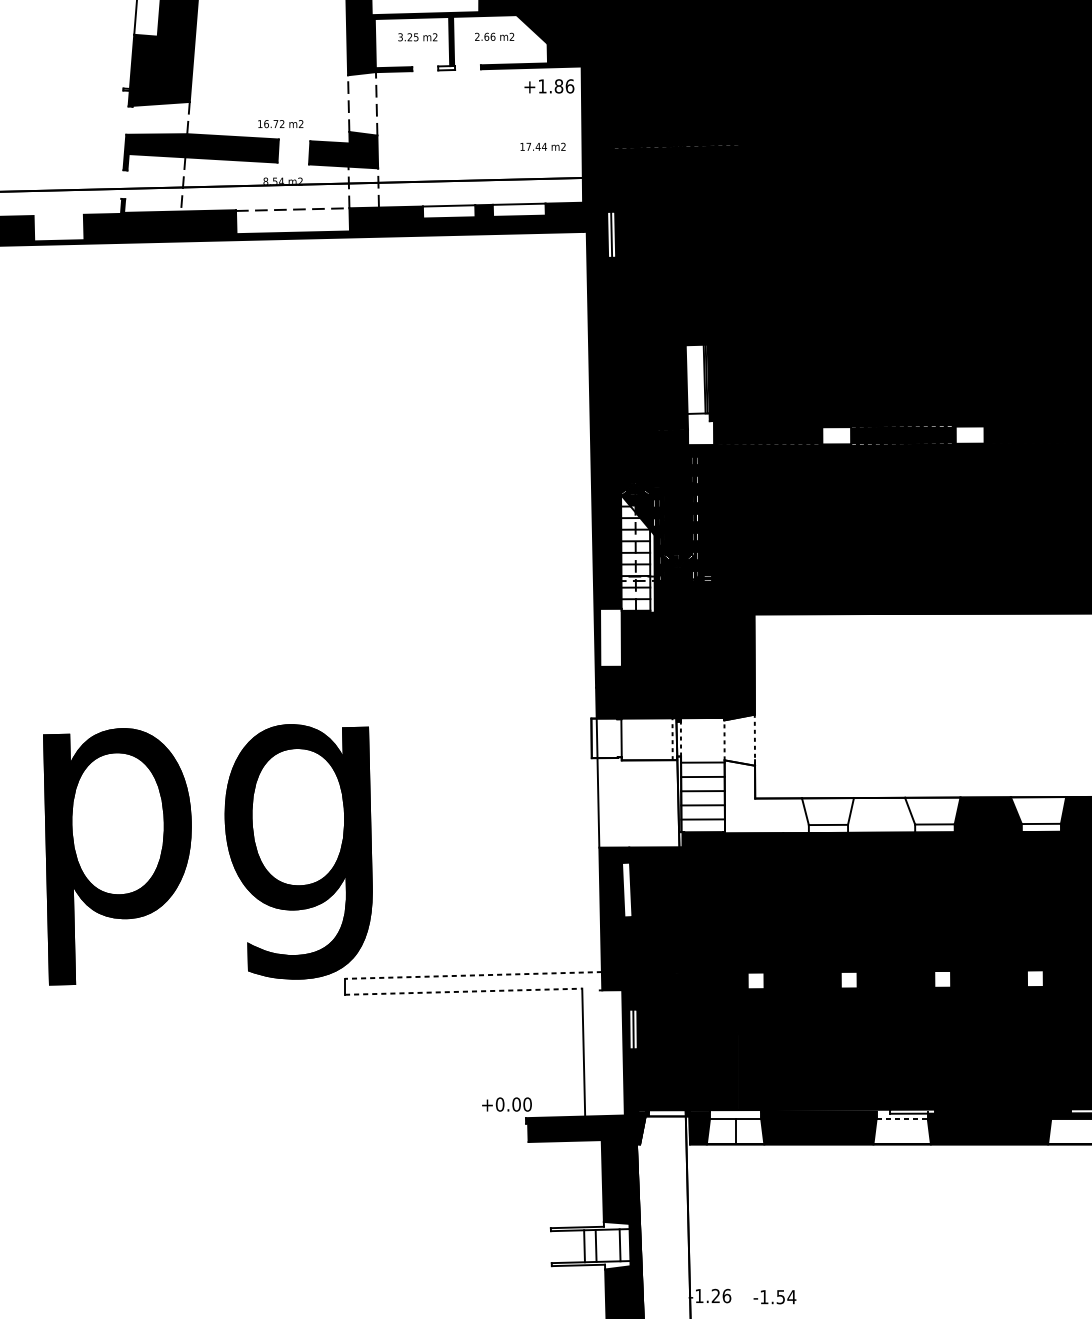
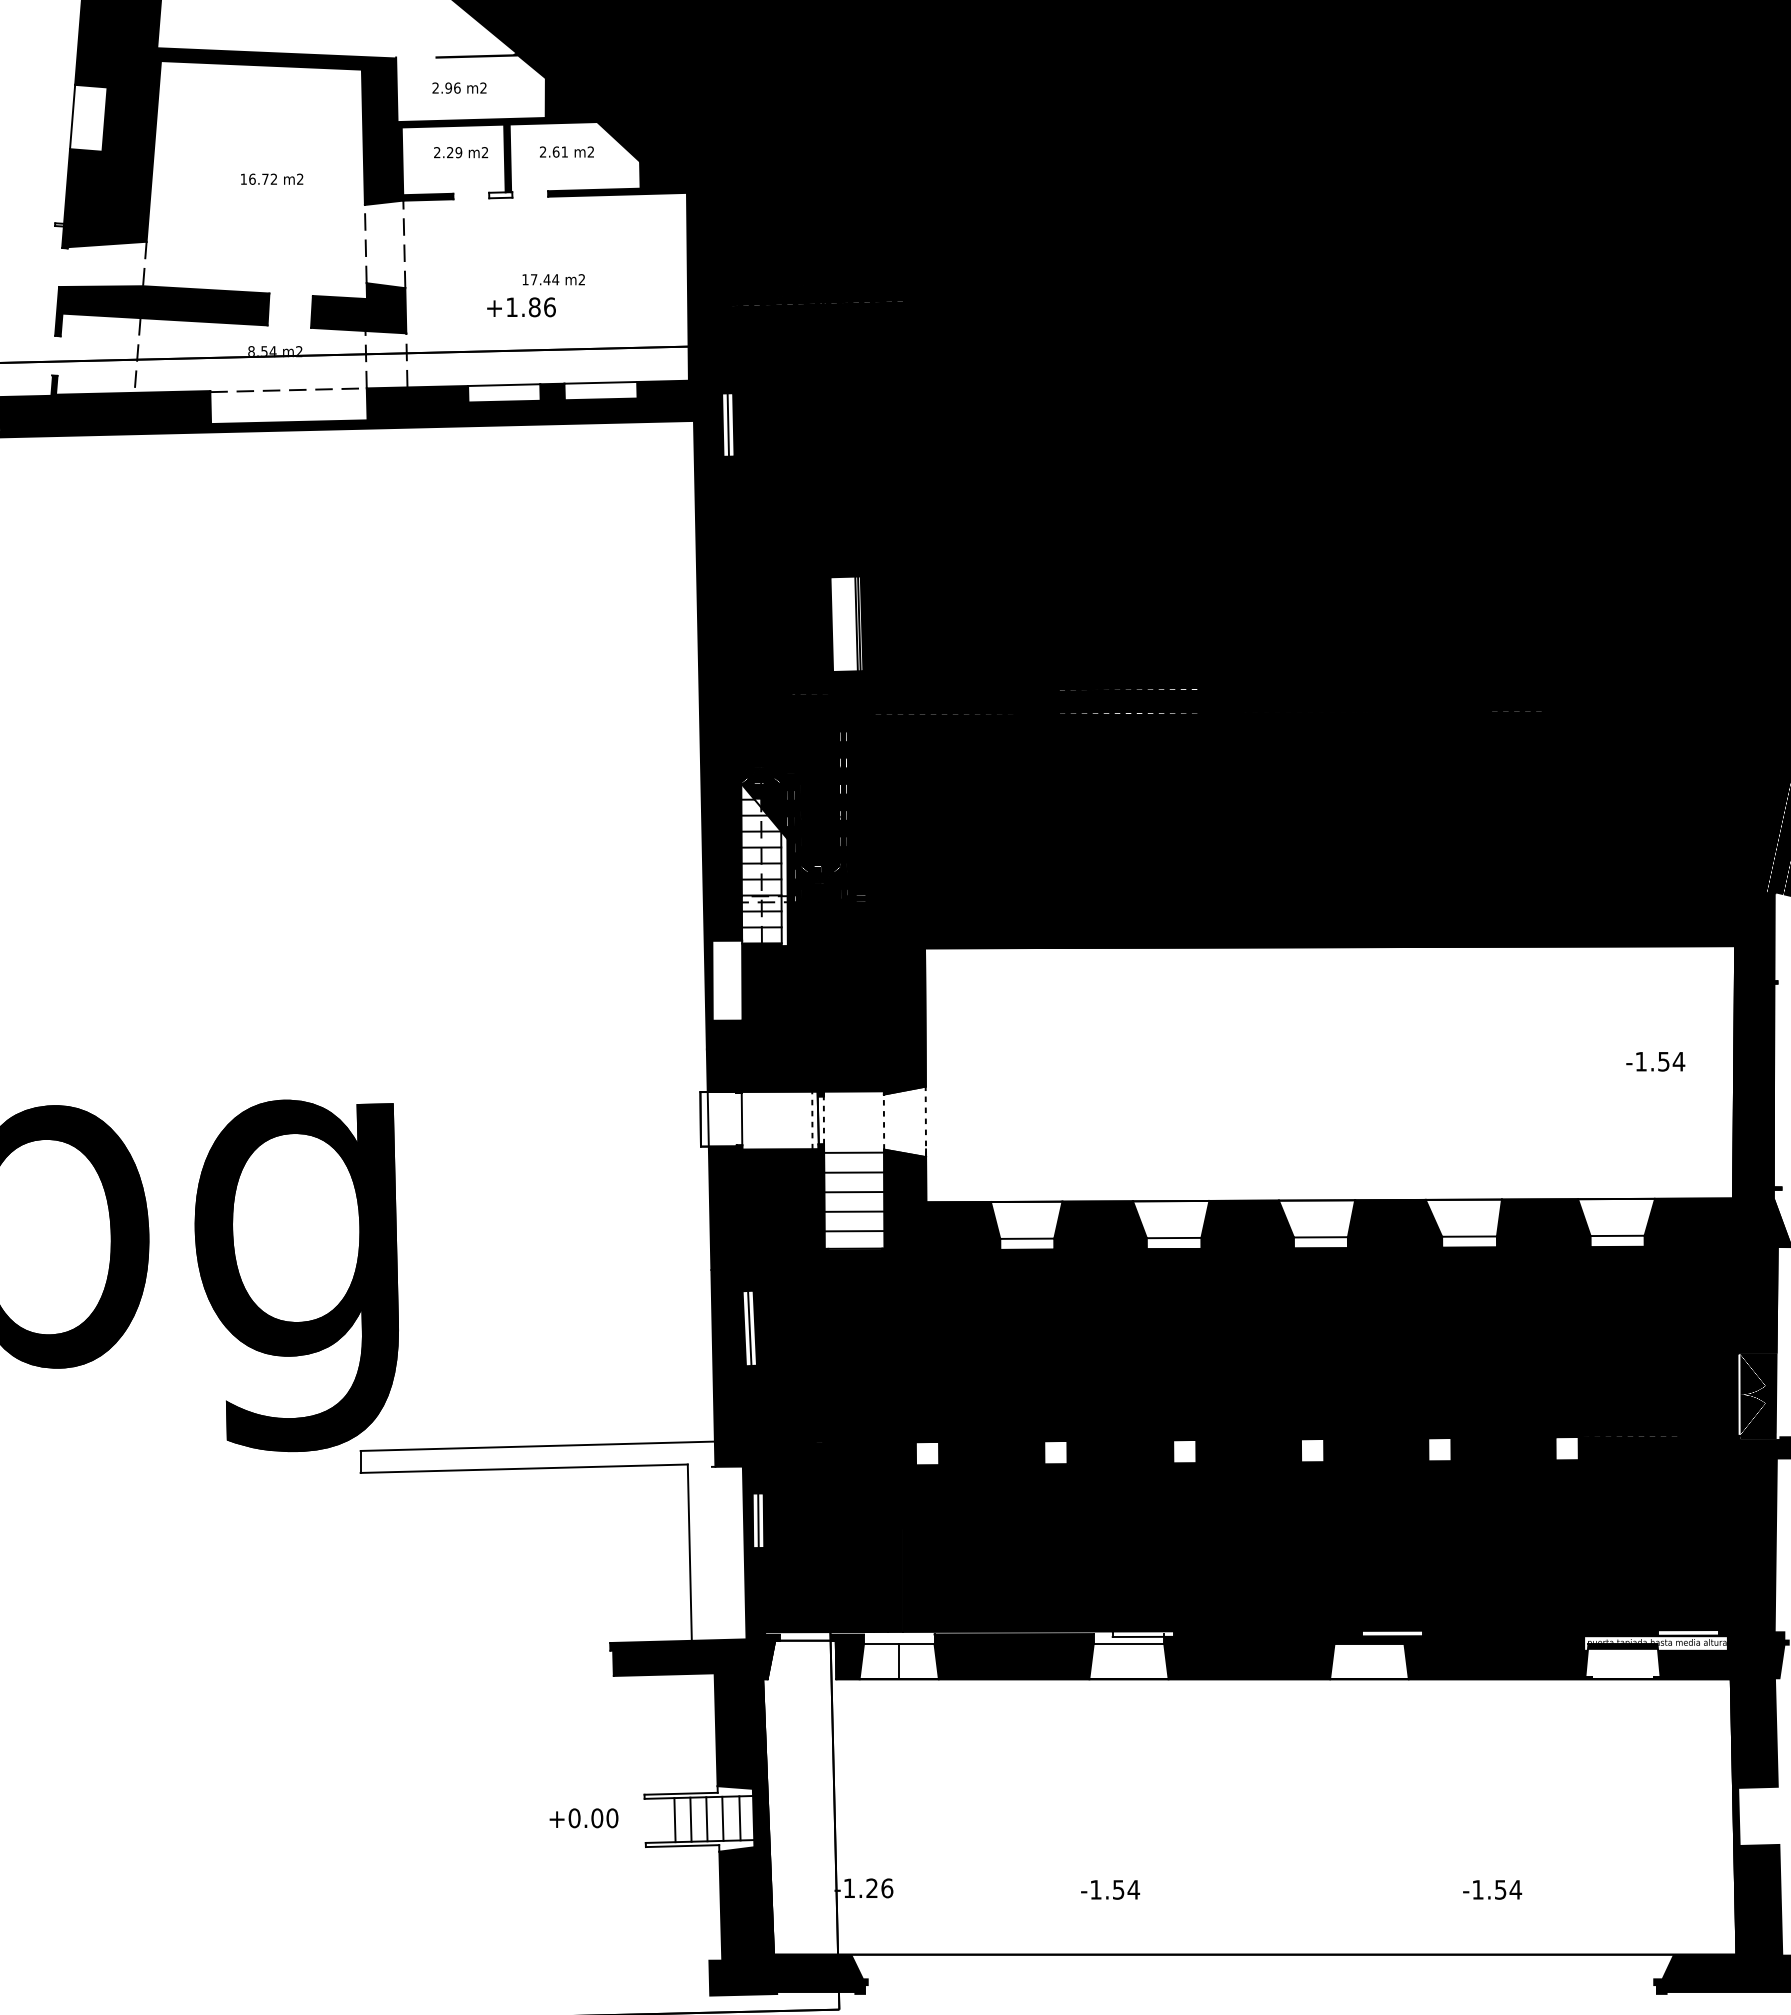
text: (492, 36) -> (564, 151), 2.66 -> 2.61
text: (408, 37) -> (448, 152), 3.25 -> 2.29
text: (549, 86) -> (521, 307), moved
text: (281, 123) -> (272, 178), moved
text: (542, 146) -> (553, 279), moved
fill: (700, 428) -> (851, 692), added
fill: (970, 435) -> (1222, 701), added
fill: (836, 436) -> (1038, 702), added
fill: (766, 796) -> (941, 1199), added
fill: (640, 802) -> (768, 1207), added
fill: (881, 815) -> (1100, 1225), added
line: (626, 890) -> (749, 1328), added
line: (473, 975) -> (537, 1446), dashed -> solid
line: (463, 991) -> (524, 1468), dashed -> solid
text: (506, 1104) -> (583, 1818), moved
line: (902, 1119) -> (1129, 1644), dashed -> solid
line: (607, 1245) -> (722, 1818), added
line: (572, 1246) -> (674, 1820), added
text: (774, 1296) -> (1110, 1889), moved

